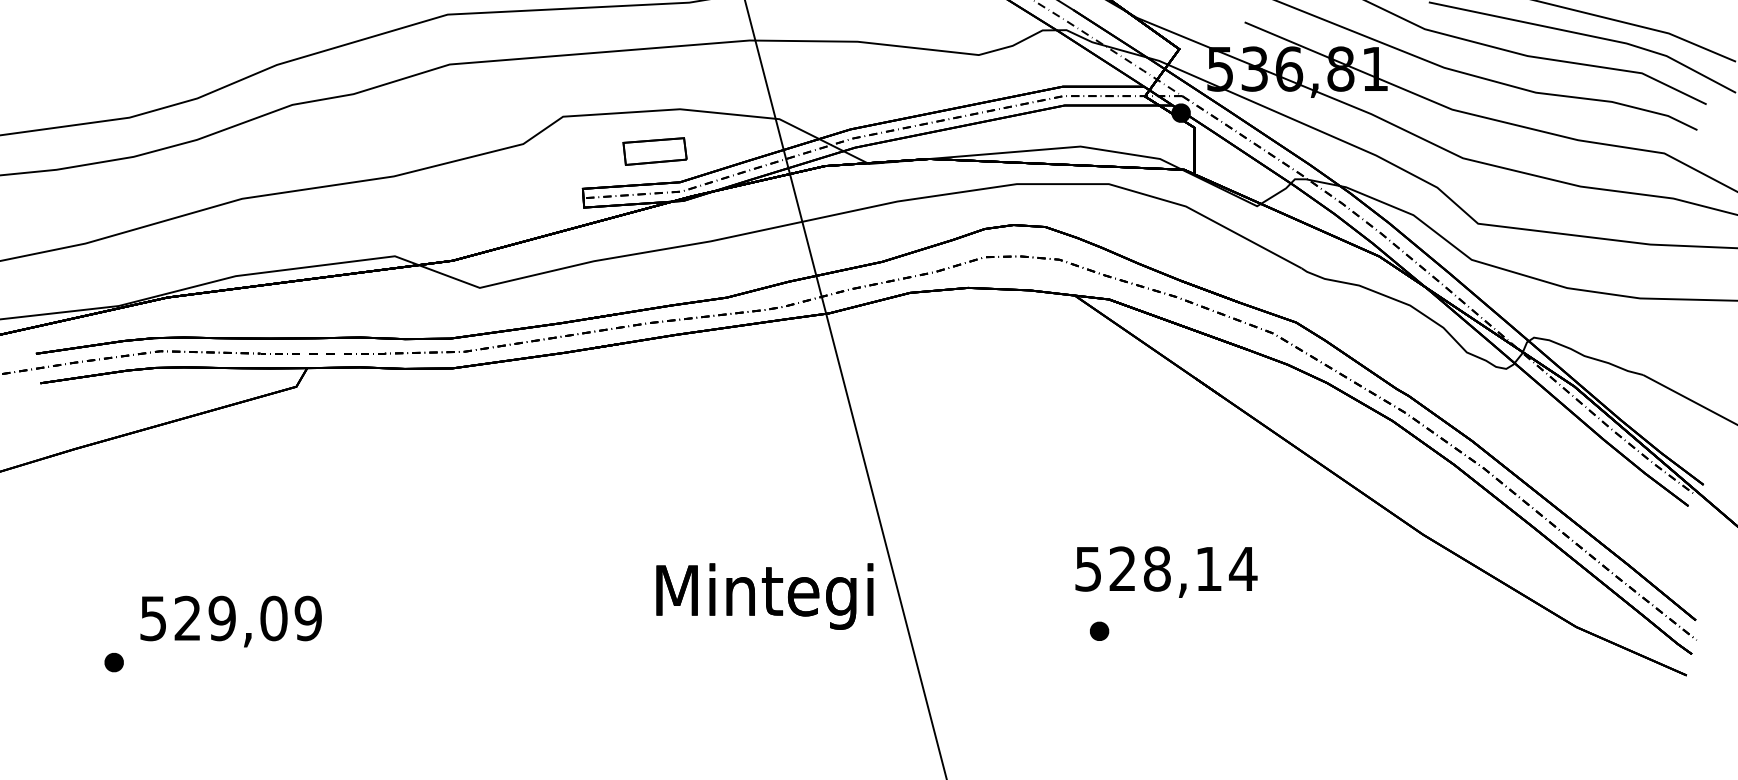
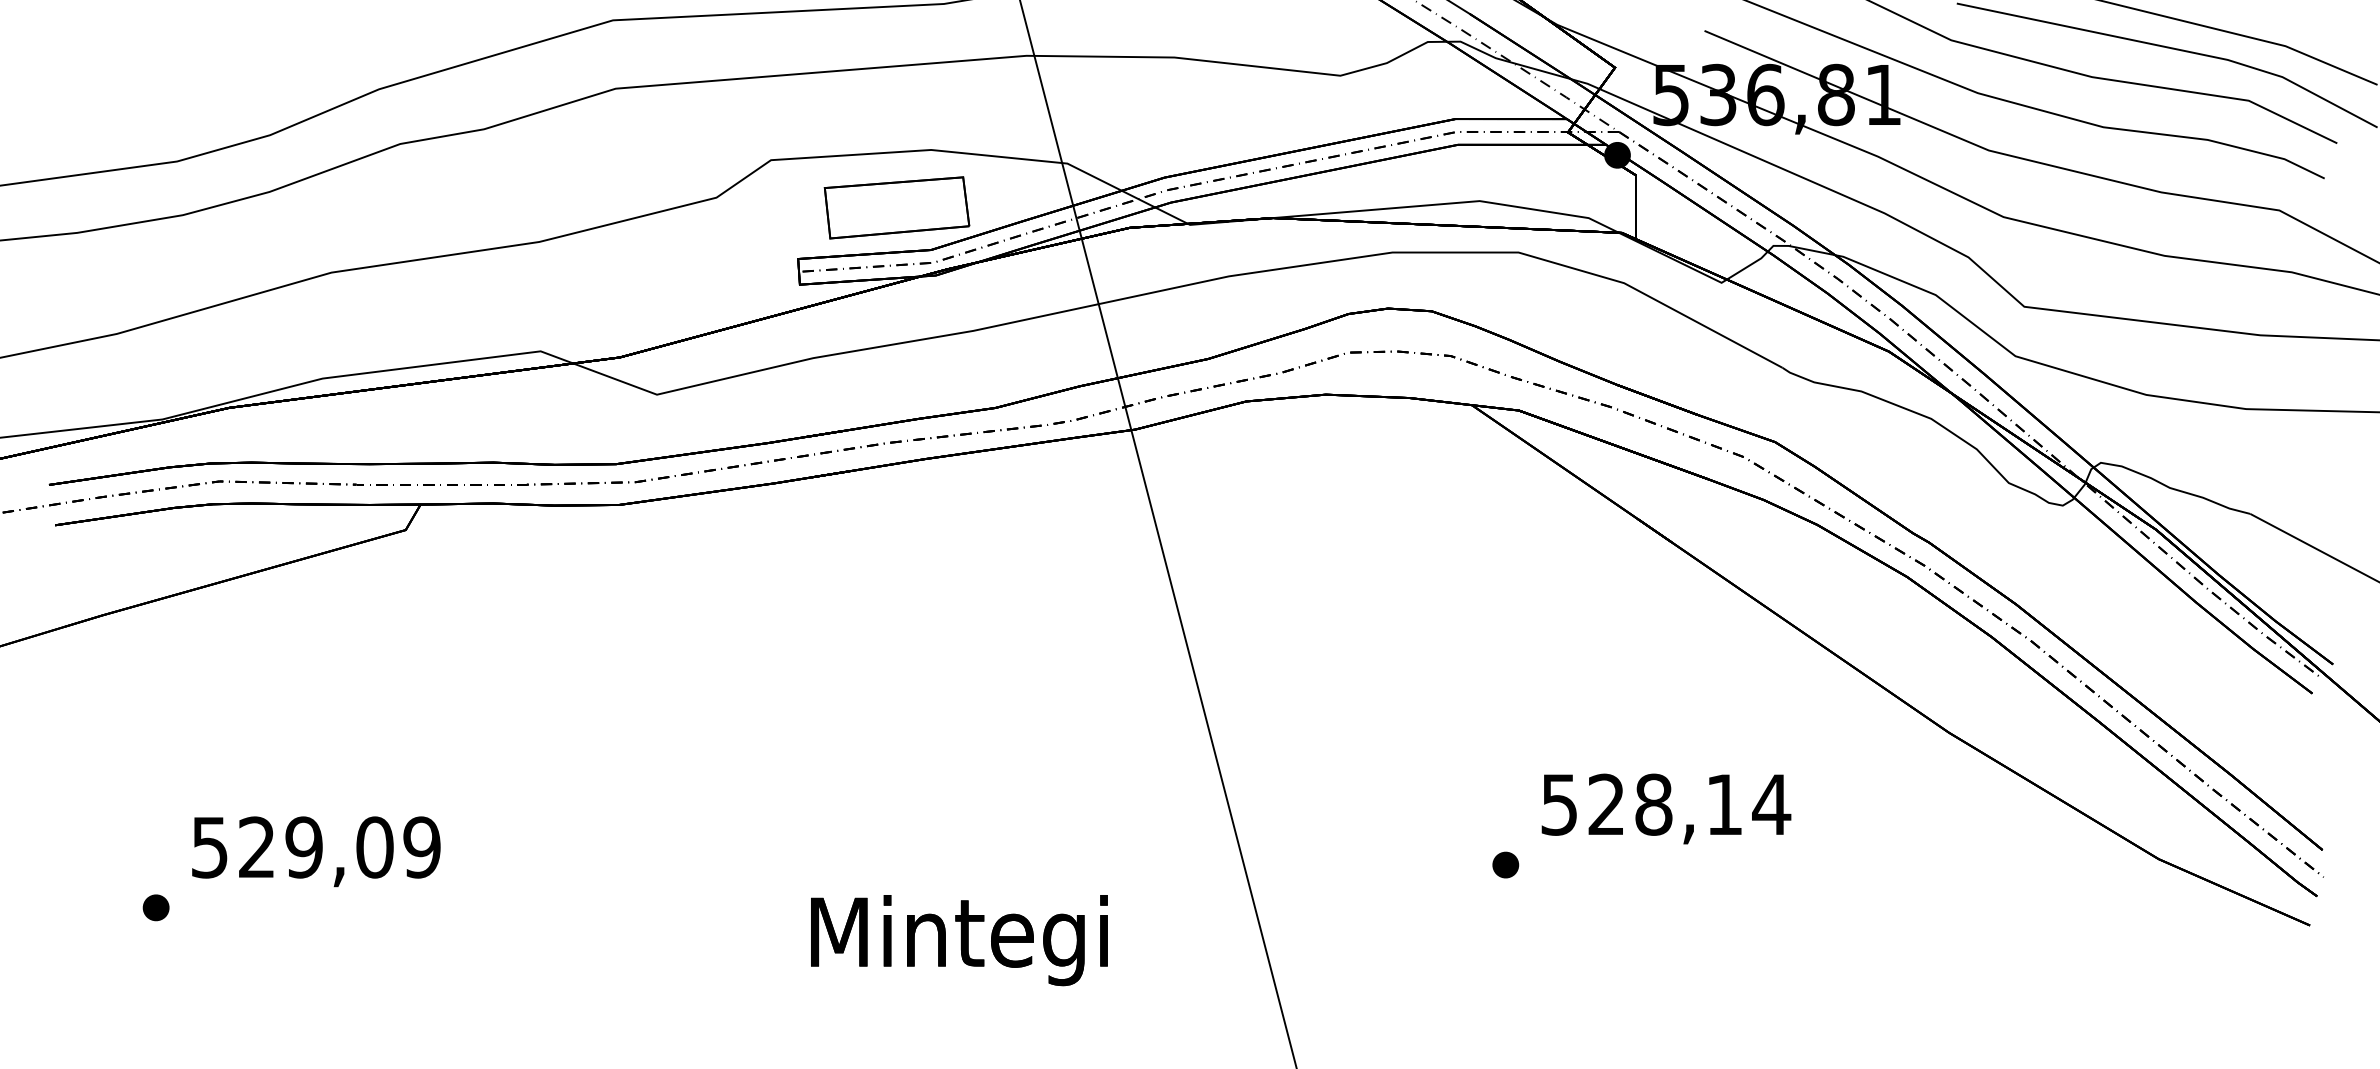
part: (654, 151) -> (896, 207), size x1.67
text: (1166, 571) -> (1666, 808), moved
text: (764, 596) -> (959, 940), moved

